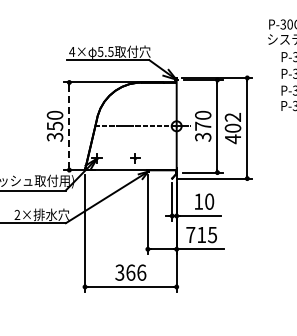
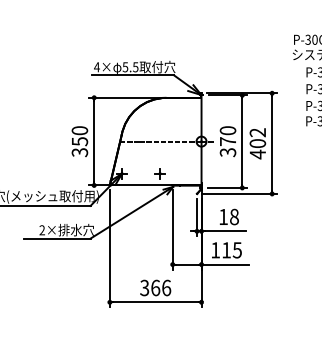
line: (69, 126) -> (94, 141), dashed -> solid
text: (209, 201) -> (234, 216), 10 -> 18
text: (190, 235) -> (215, 250), 715 -> 115

